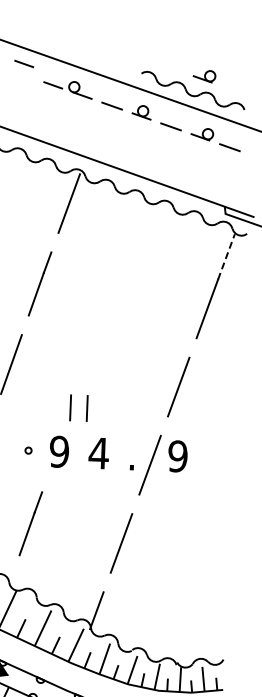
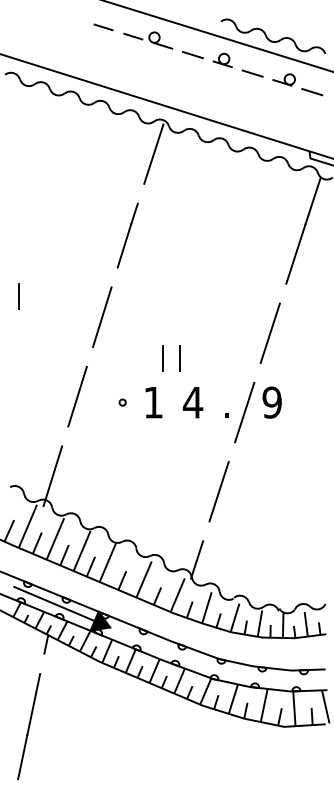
line: (24, 64) -> (103, 27), moved
part: (203, 76) -> (283, 21), removed
line: (226, 256) -> (313, 200), dashed -> solid
text: (59, 451) -> (153, 402), 9 -> 1
line: (30, 523) -> (127, 475), removed

